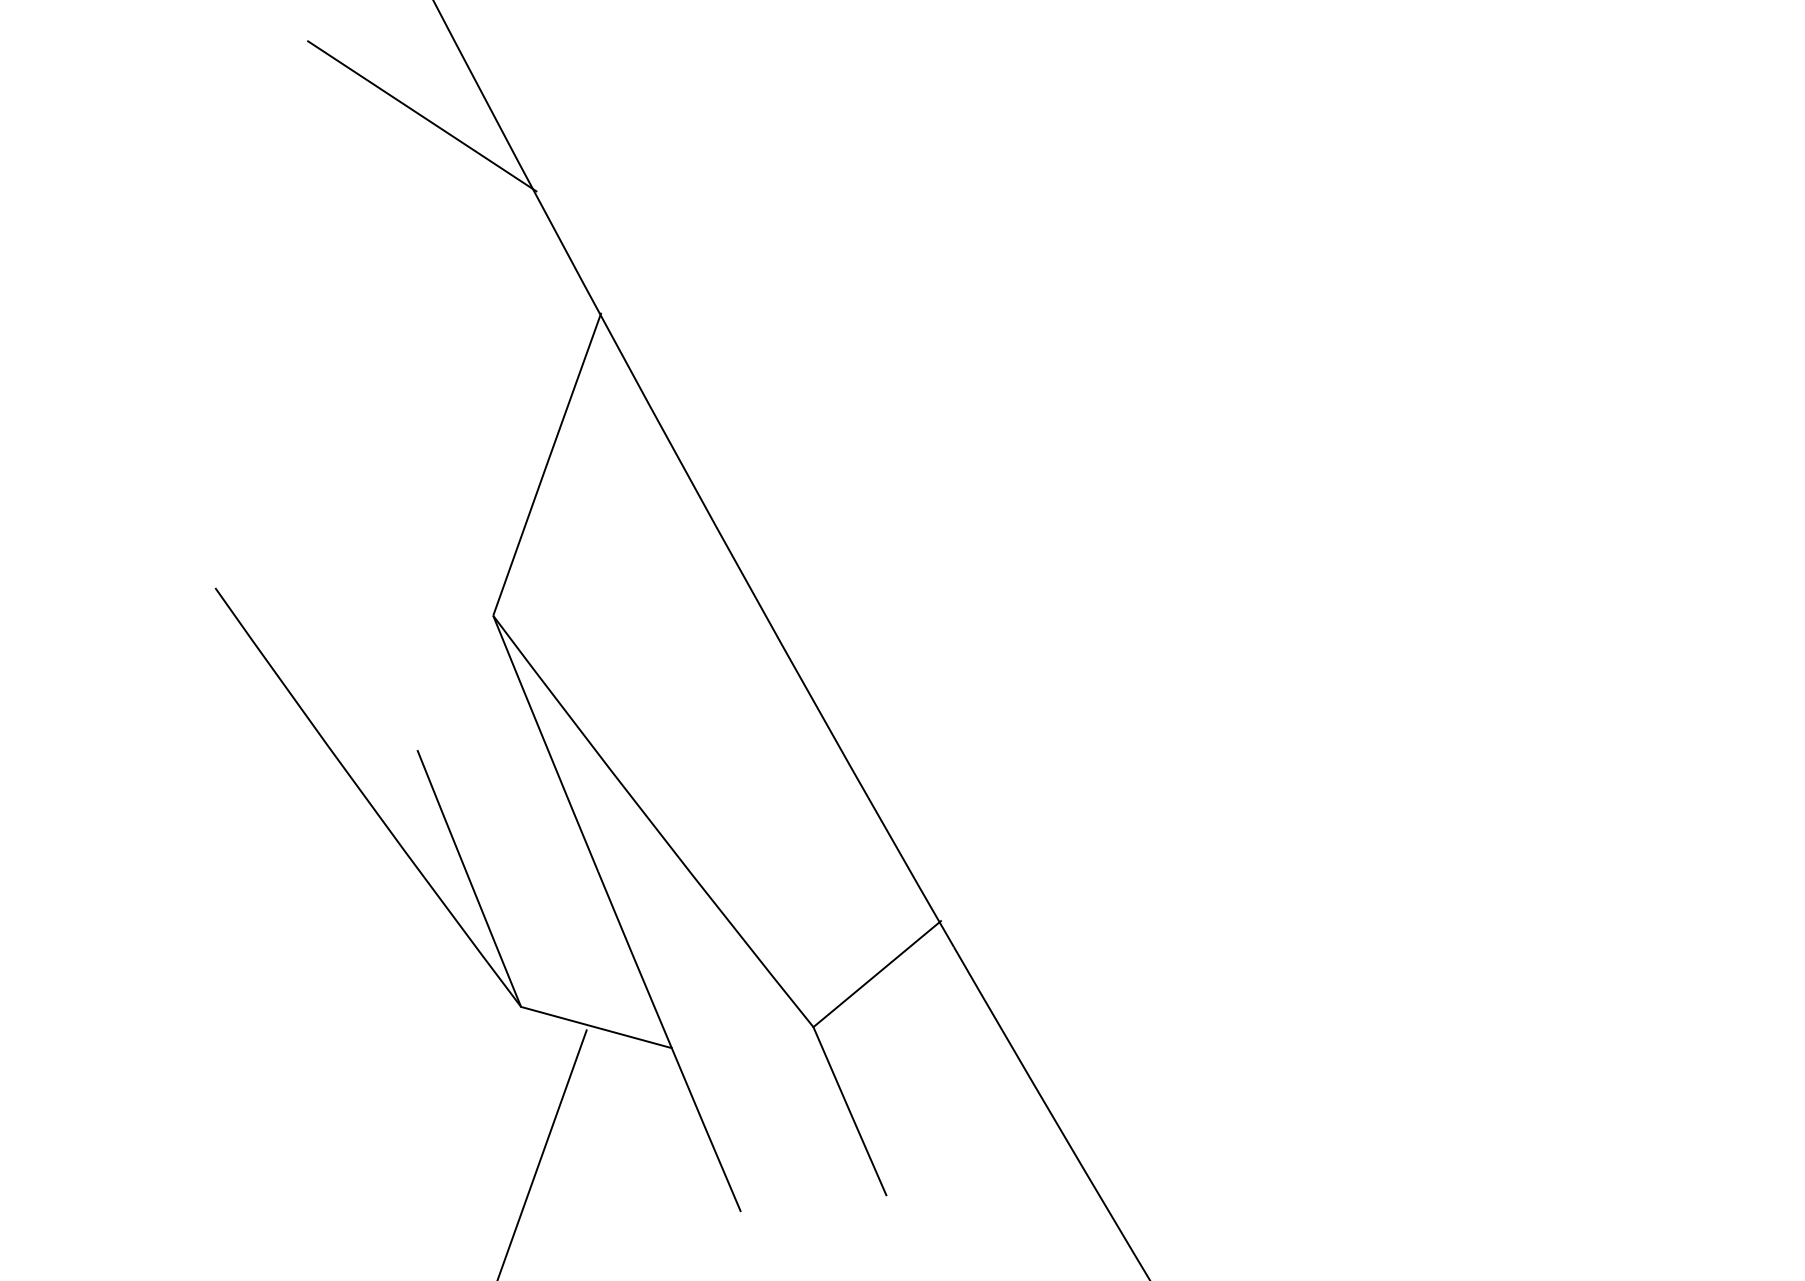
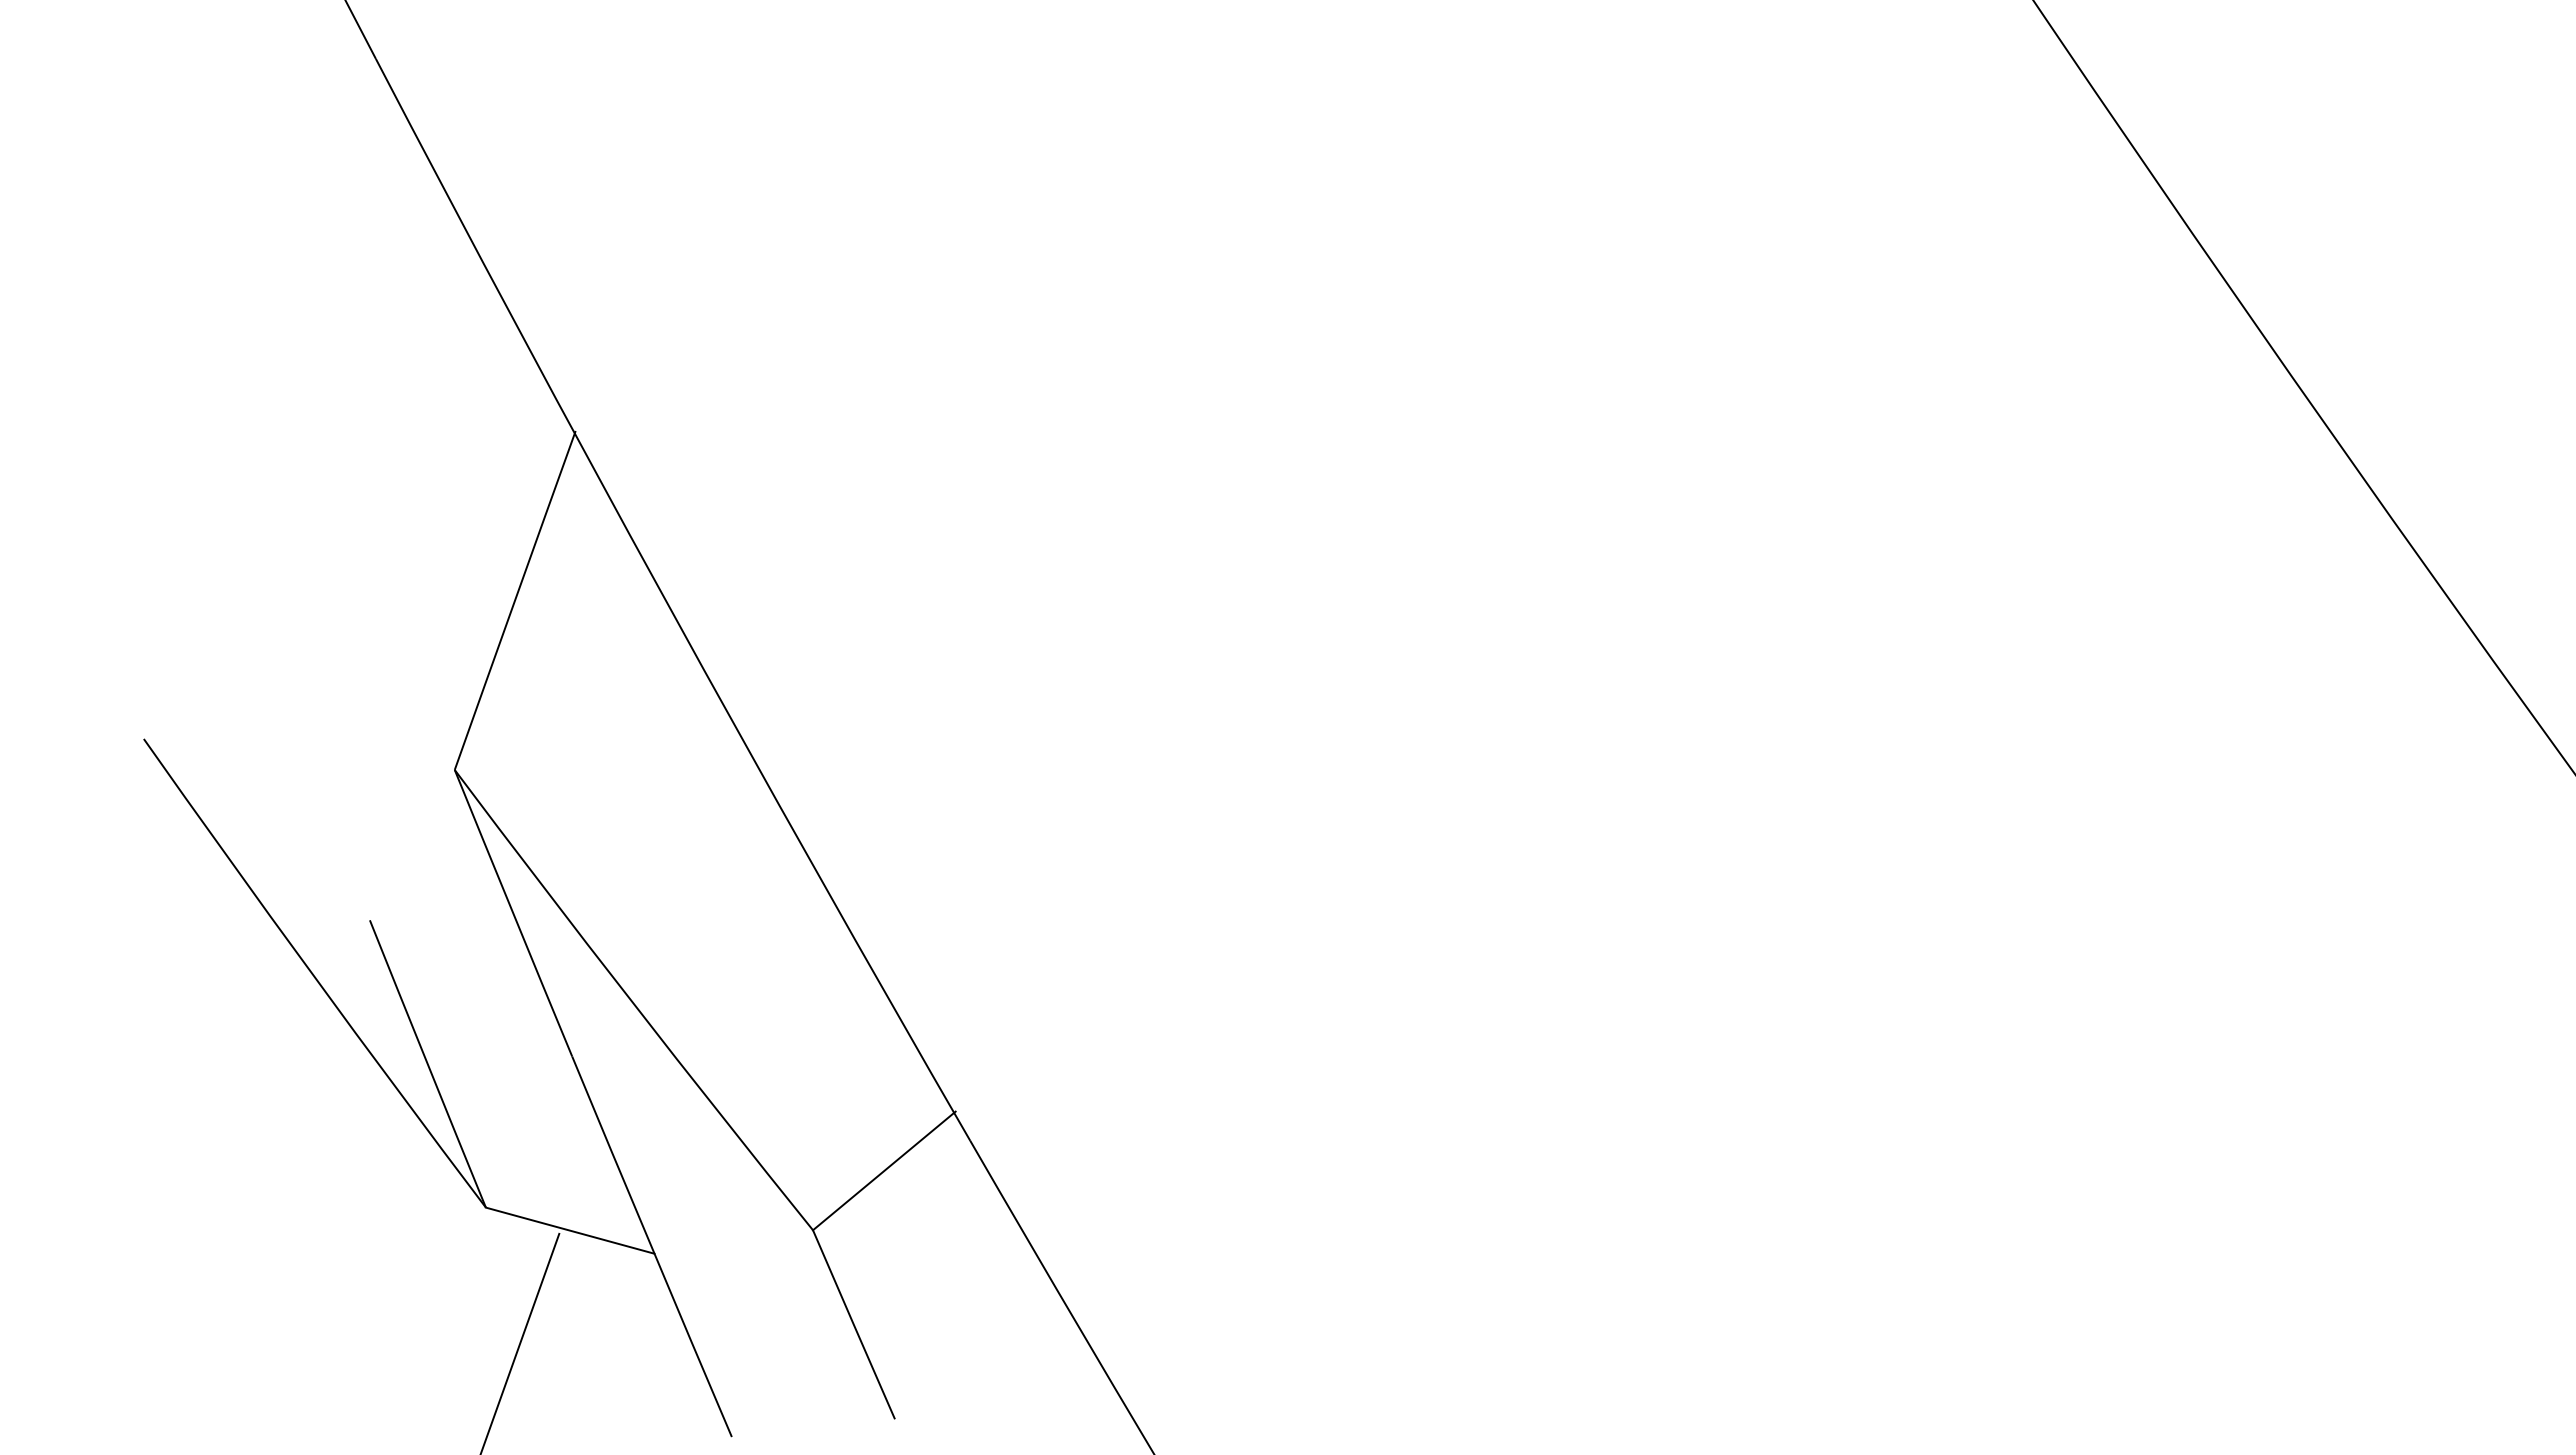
line: (422, 116) -> (375, 211), removed

